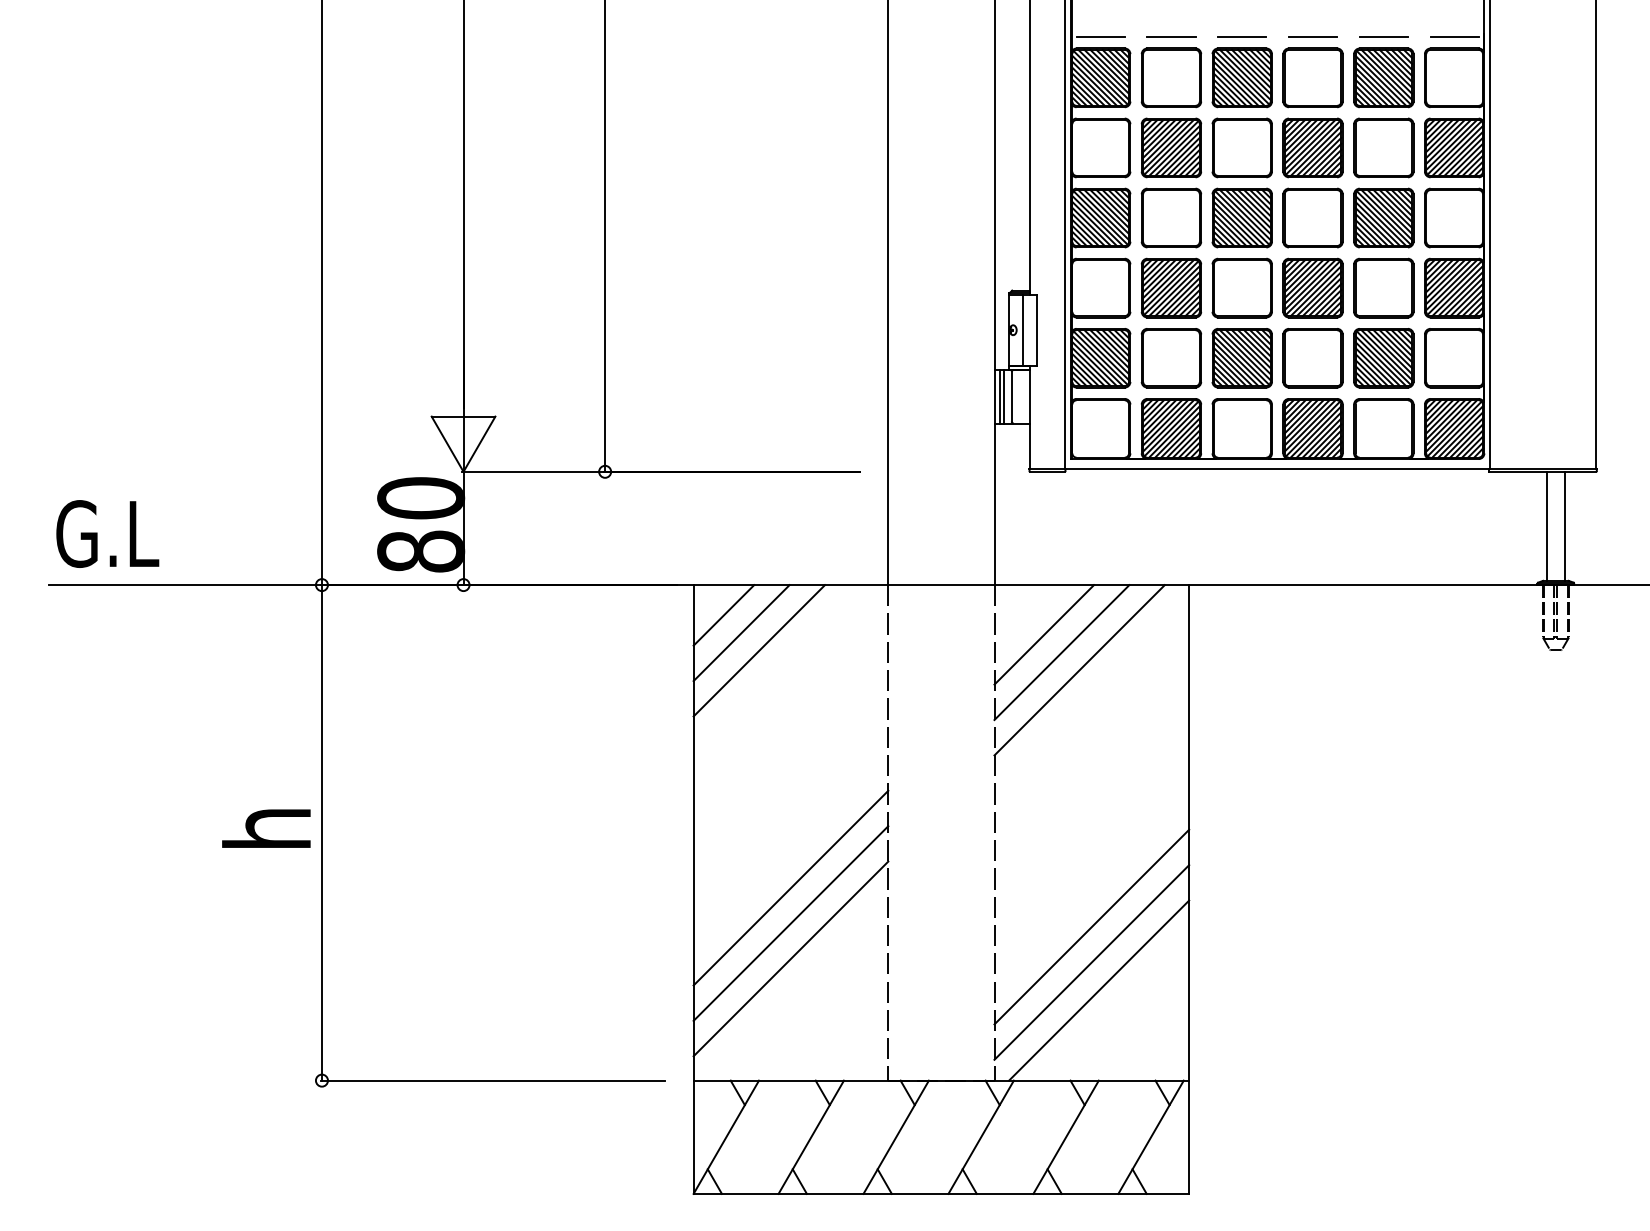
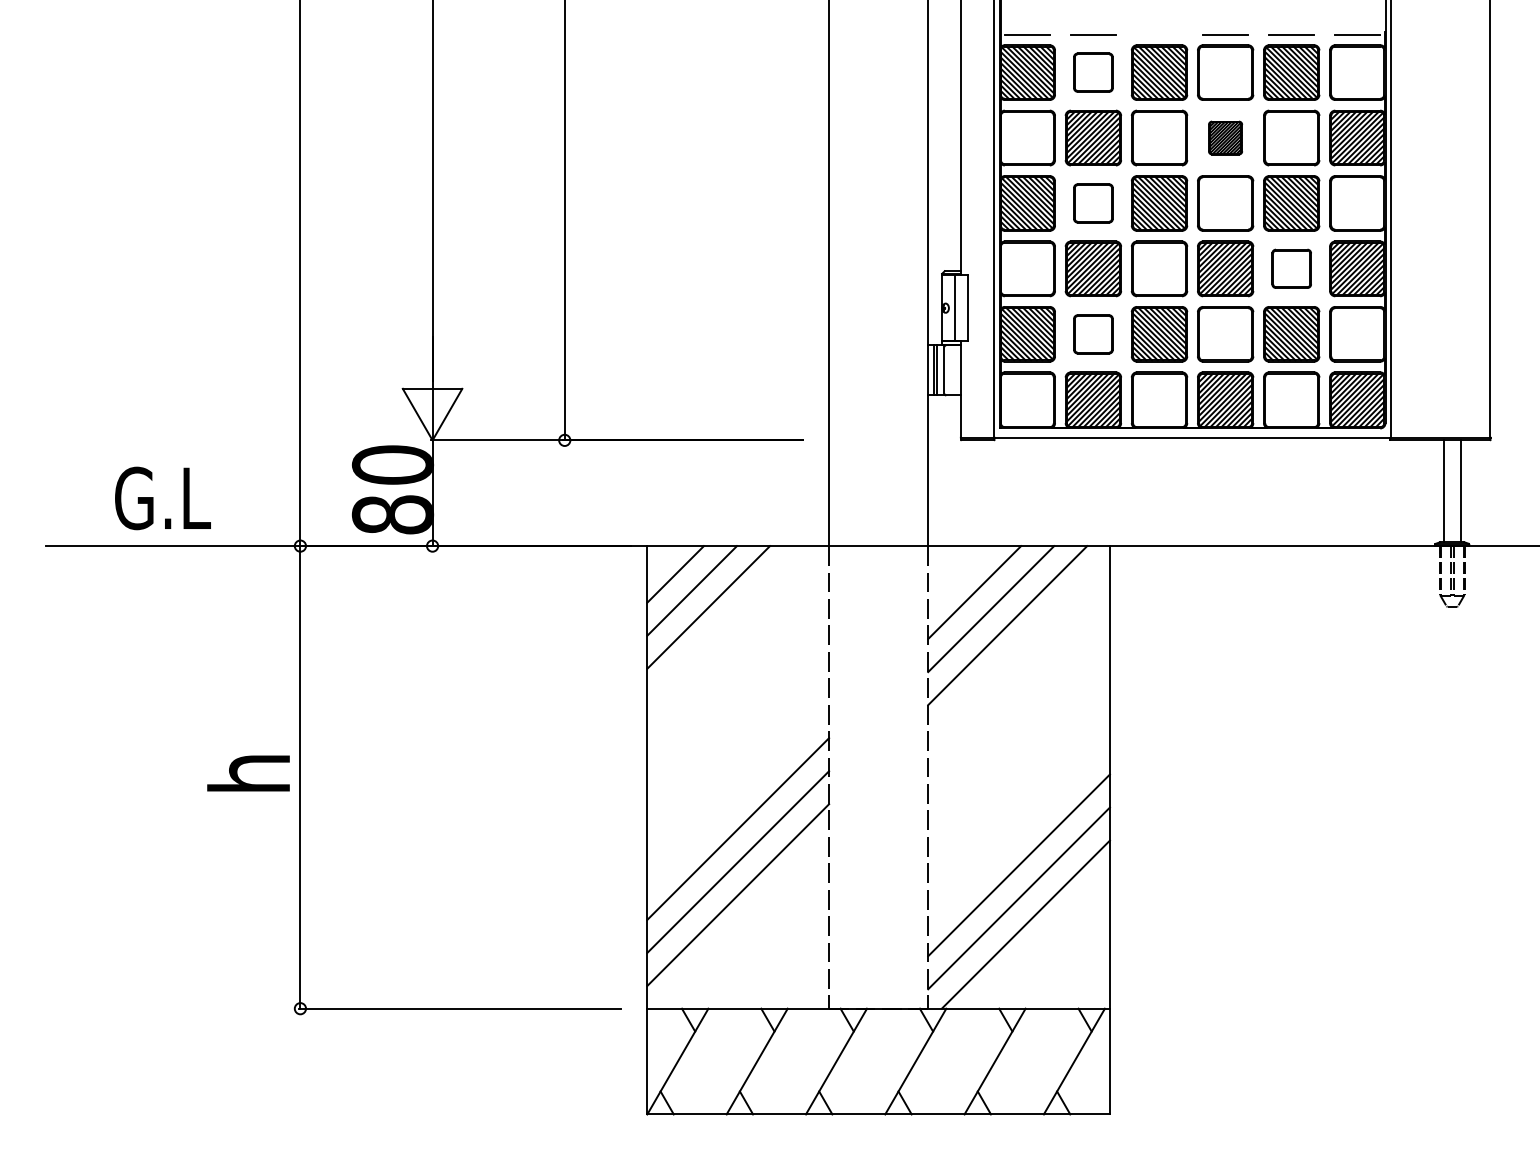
line: (1242, 37) -> (1159, 34), removed
part: (1171, 77) -> (1093, 72), size x0.7
part: (1312, 147) -> (1225, 137), size x0.6
part: (1171, 217) -> (1093, 202), size x0.7
part: (1383, 287) -> (1291, 268), size x0.7
part: (1171, 358) -> (1093, 334), size x0.7
text: (107, 533) -> (162, 497), moved

